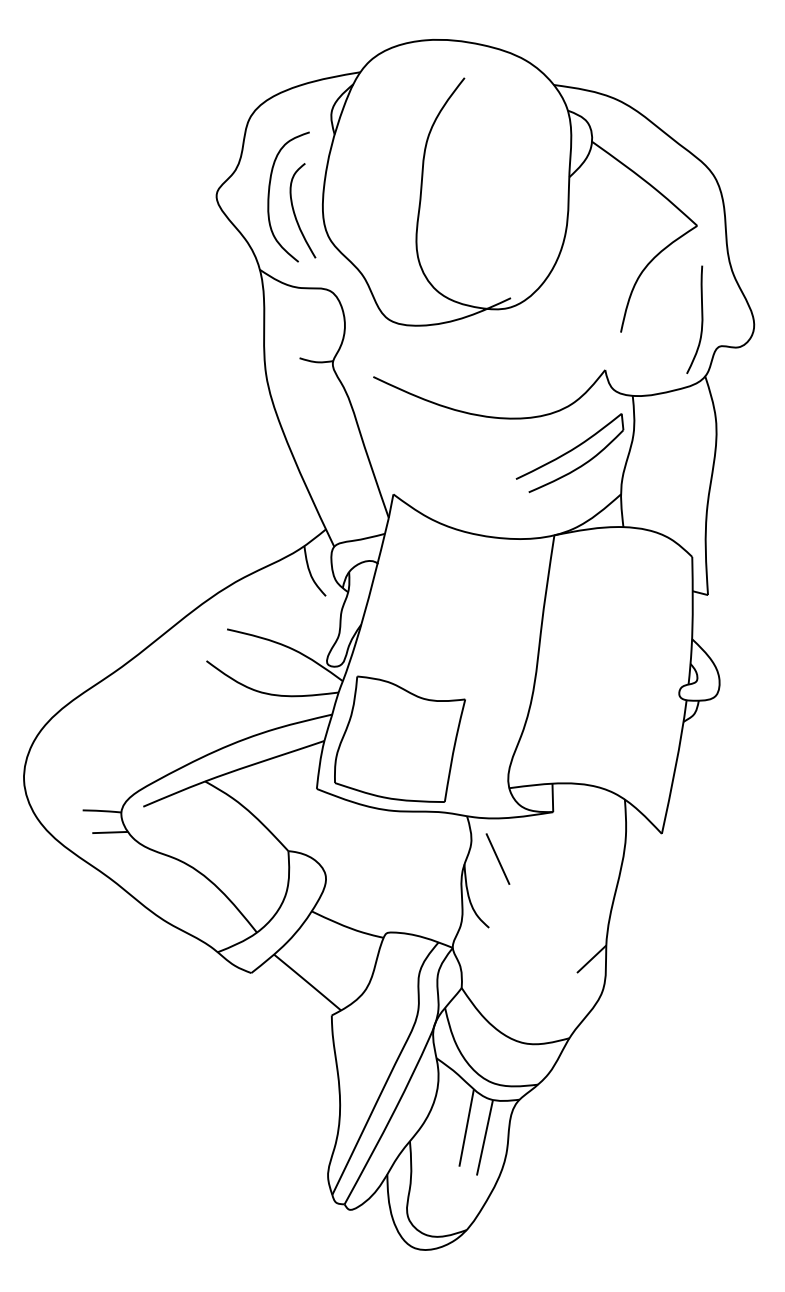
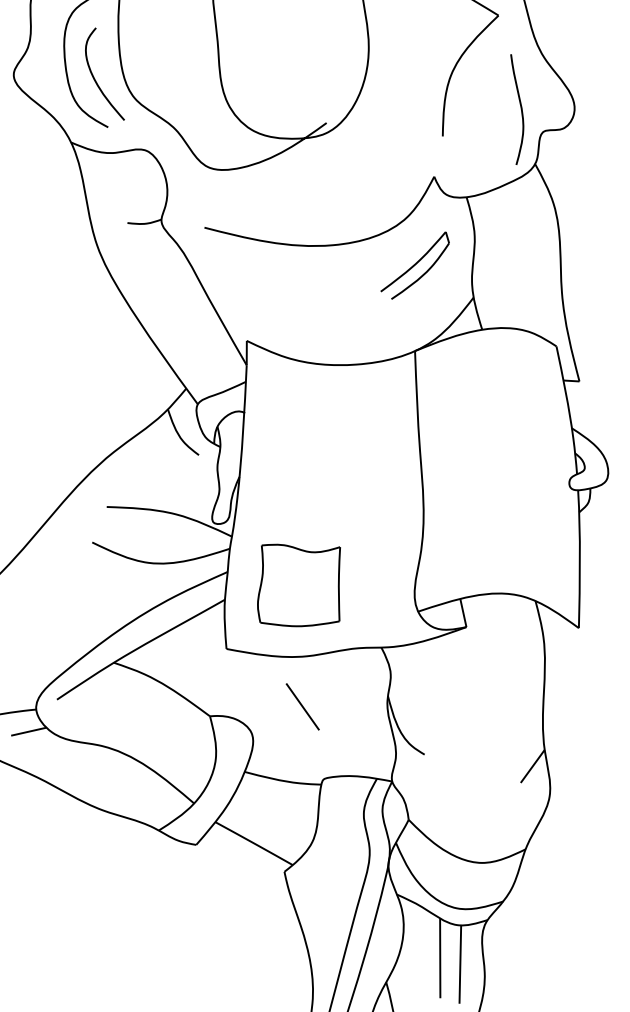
part: (569, 453) -> (414, 266), size x0.7
part: (399, 738) -> (299, 582), size x0.7
line: (497, 858) -> (302, 706), moved

